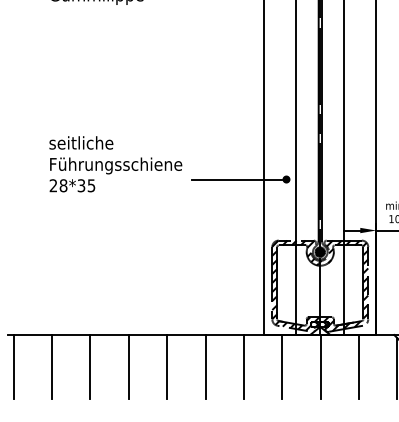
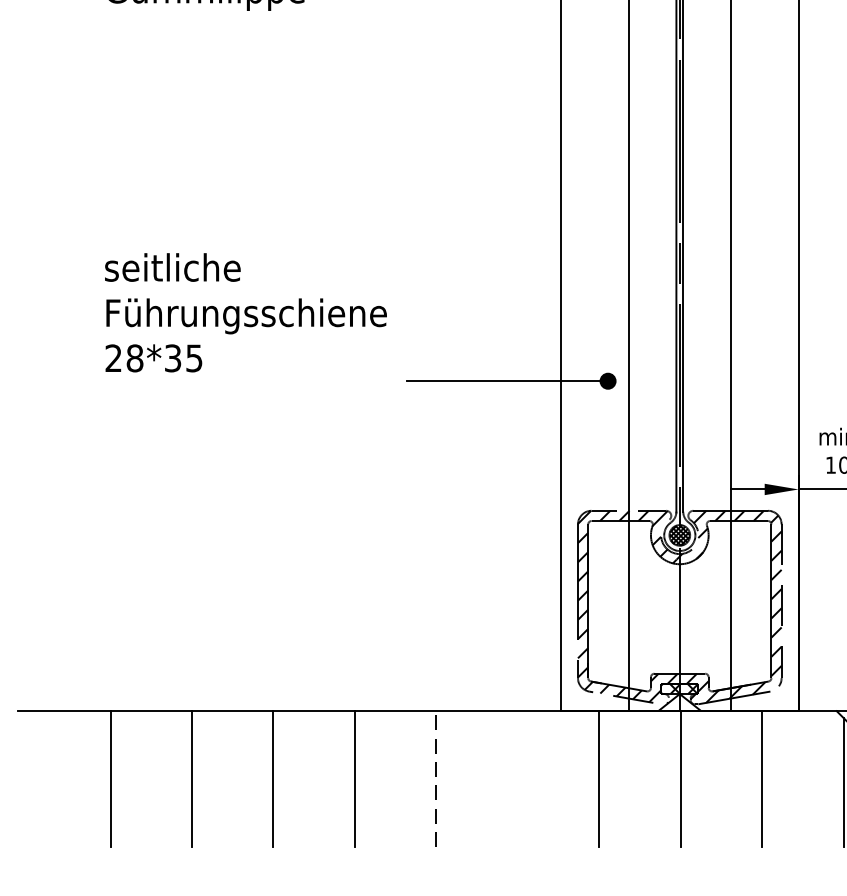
text: (115, 164) -> (245, 313), moved
line: (13, 367) -> (28, 780), removed
line: (205, 367) -> (436, 780), solid -> dashed
line: (243, 367) -> (516, 780), removed

